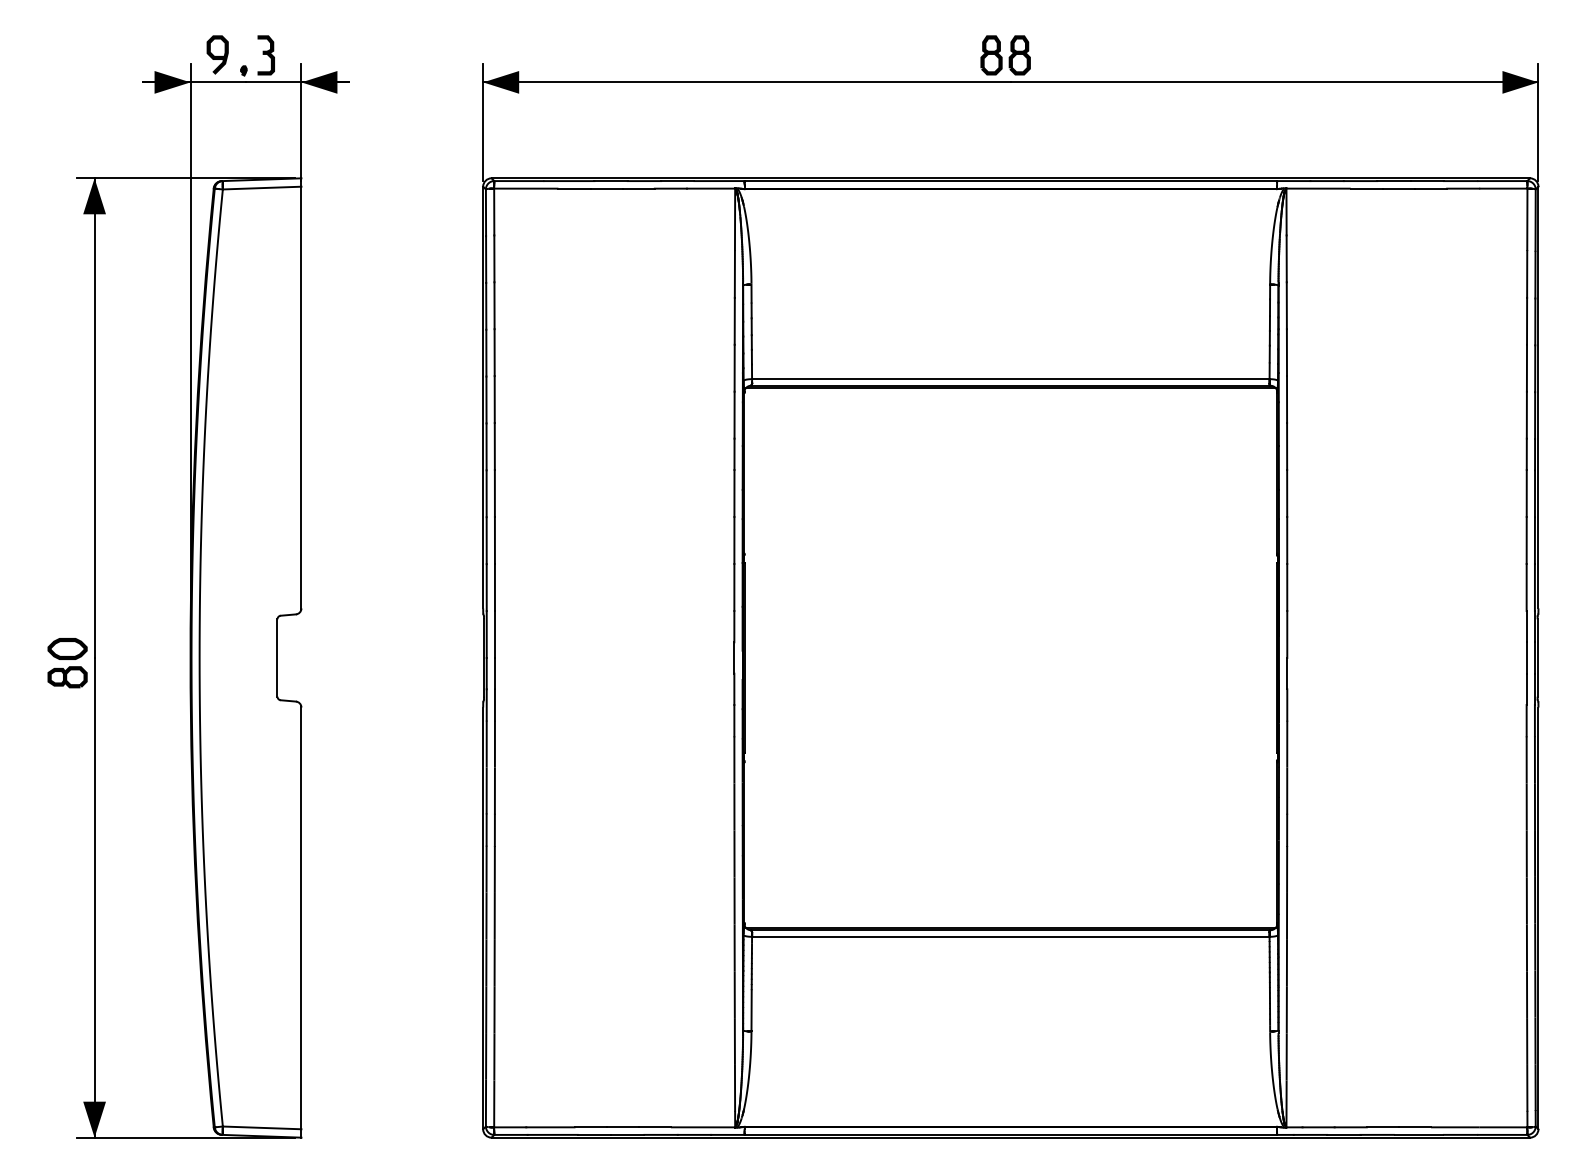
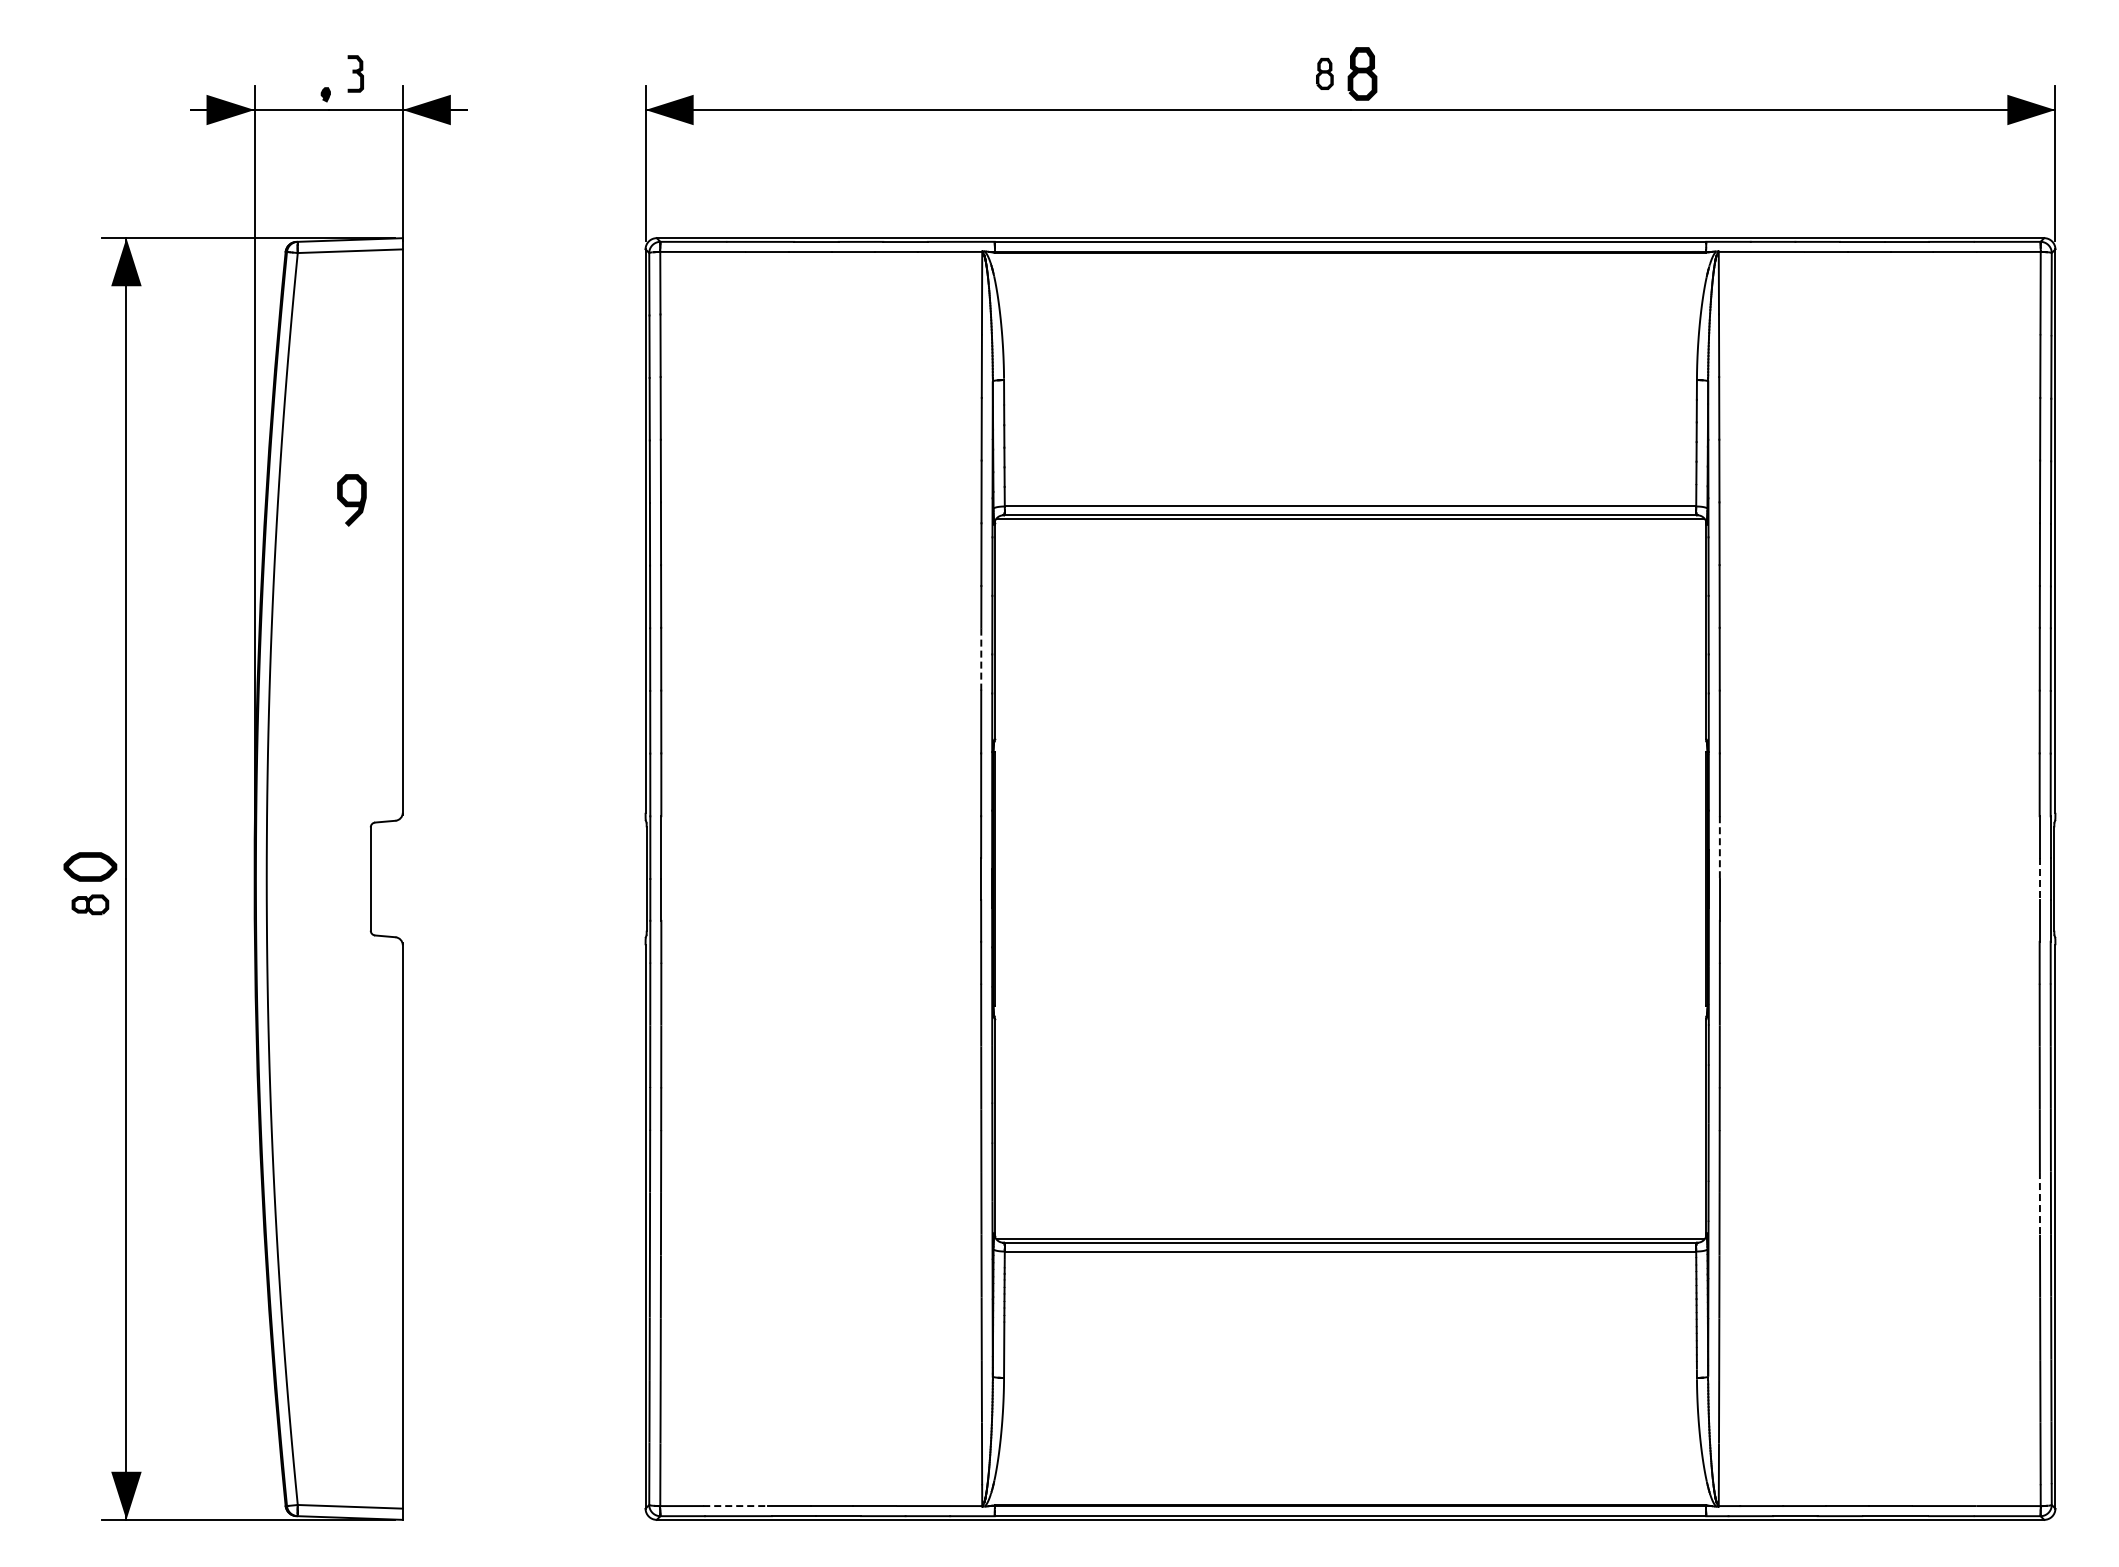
curve: (217, 55) -> (351, 501), moved
part: (266, 55) -> (355, 73), size x0.7
part: (991, 55) -> (1324, 73), size x0.6
line: (734, 492) -> (981, 658), solid -> dashed
line: (1287, 635) -> (1719, 848), solid -> dashed
line: (1526, 658) -> (2039, 879), solid -> dashed
part: (67, 677) -> (90, 904), size x0.7
line: (1526, 900) -> (2039, 1202), solid -> dashed
line: (550, 1127) -> (735, 1506), solid -> dashed

